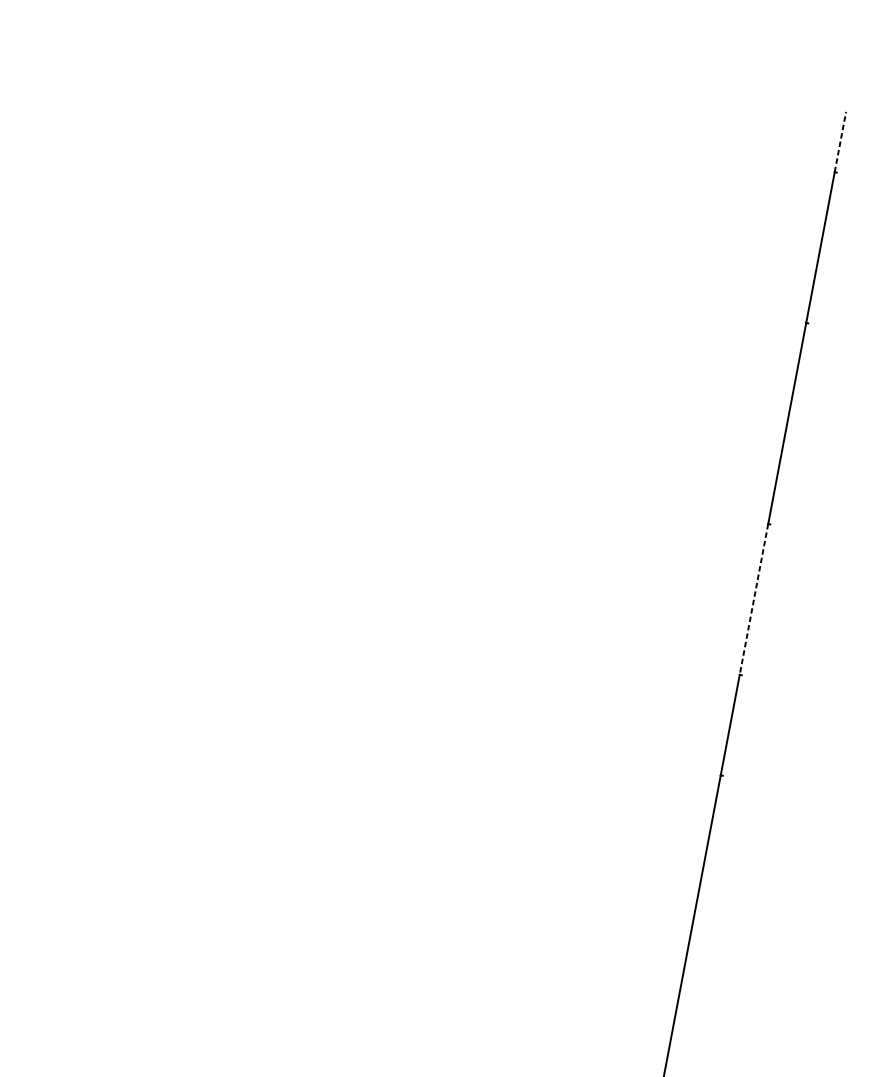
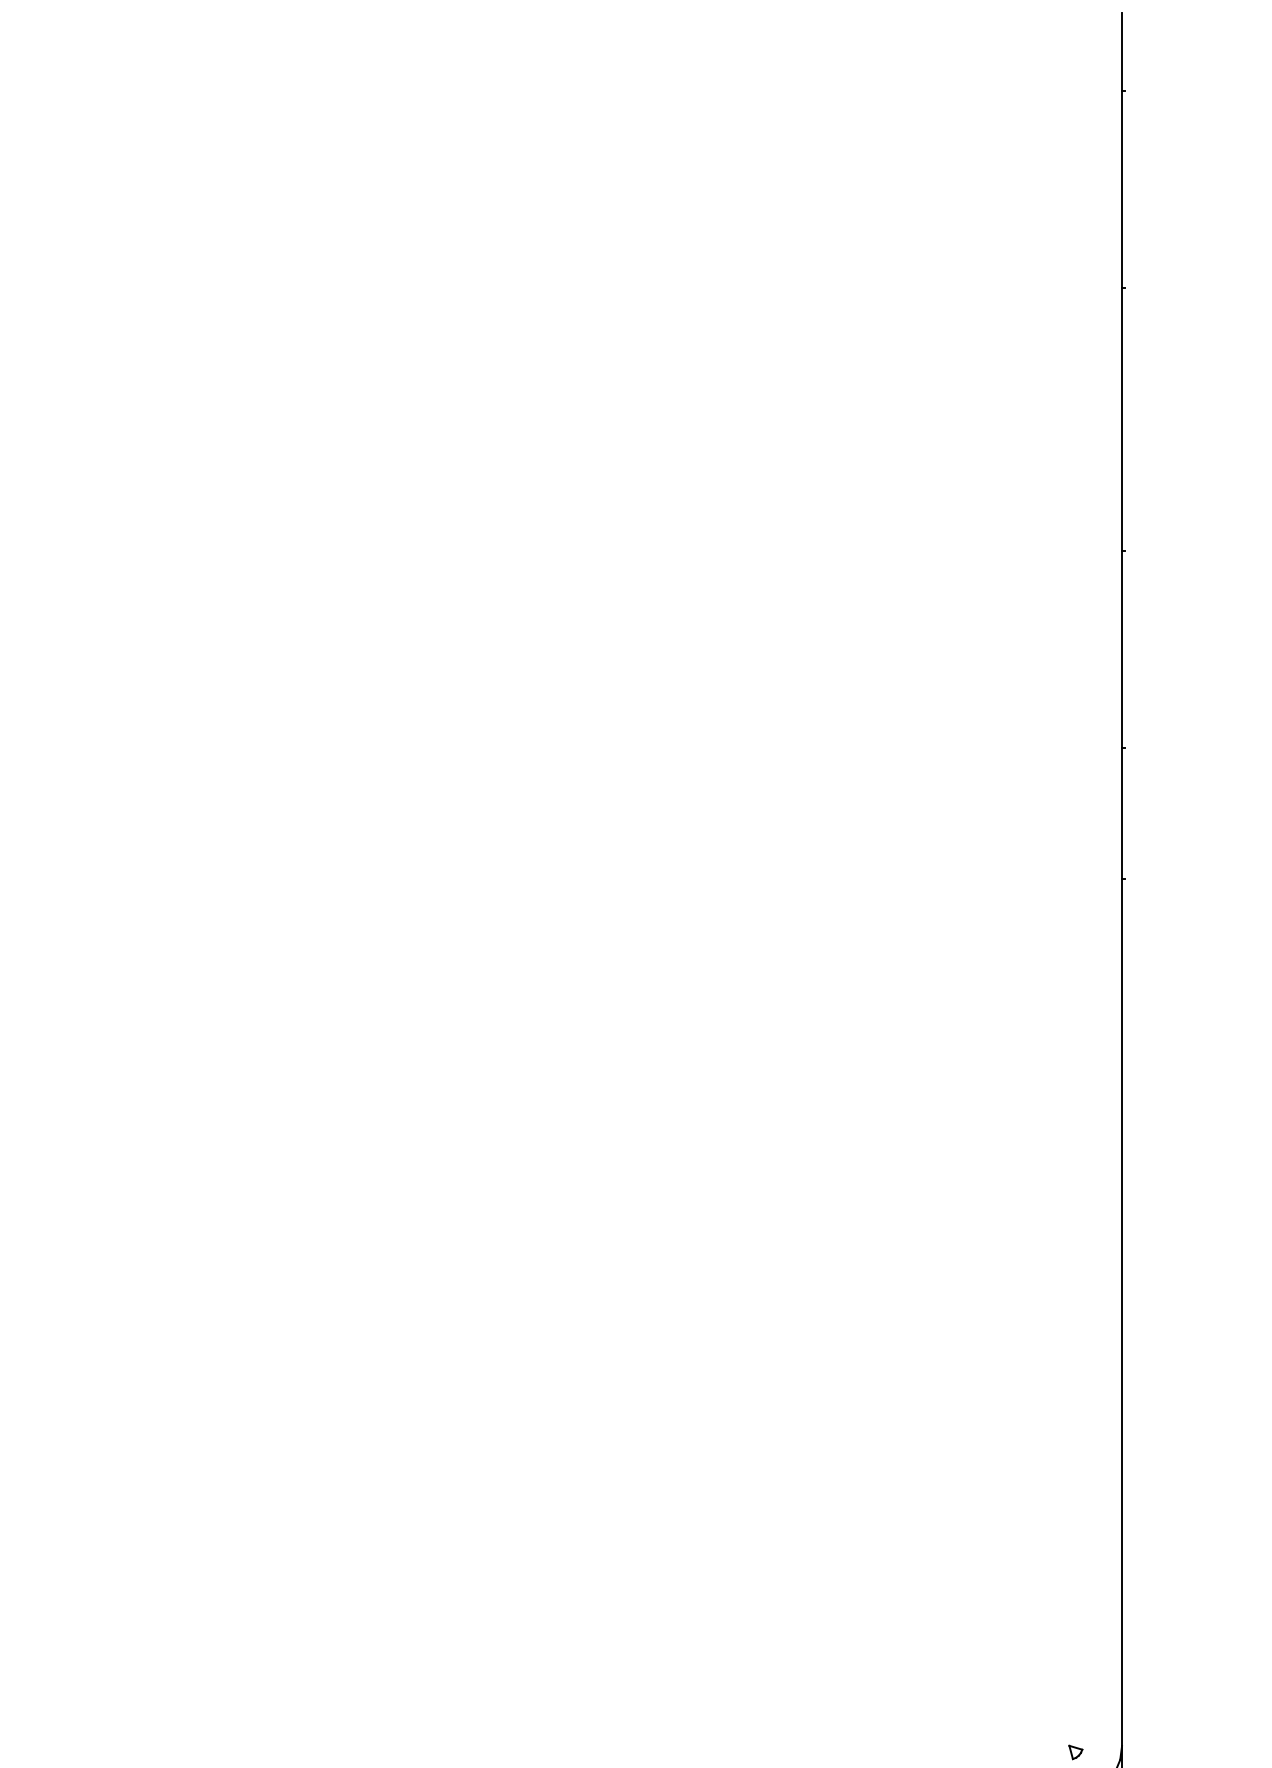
line: (840, 141) -> (1122, 51), dashed -> solid
line: (754, 599) -> (1122, 649), dashed -> solid

